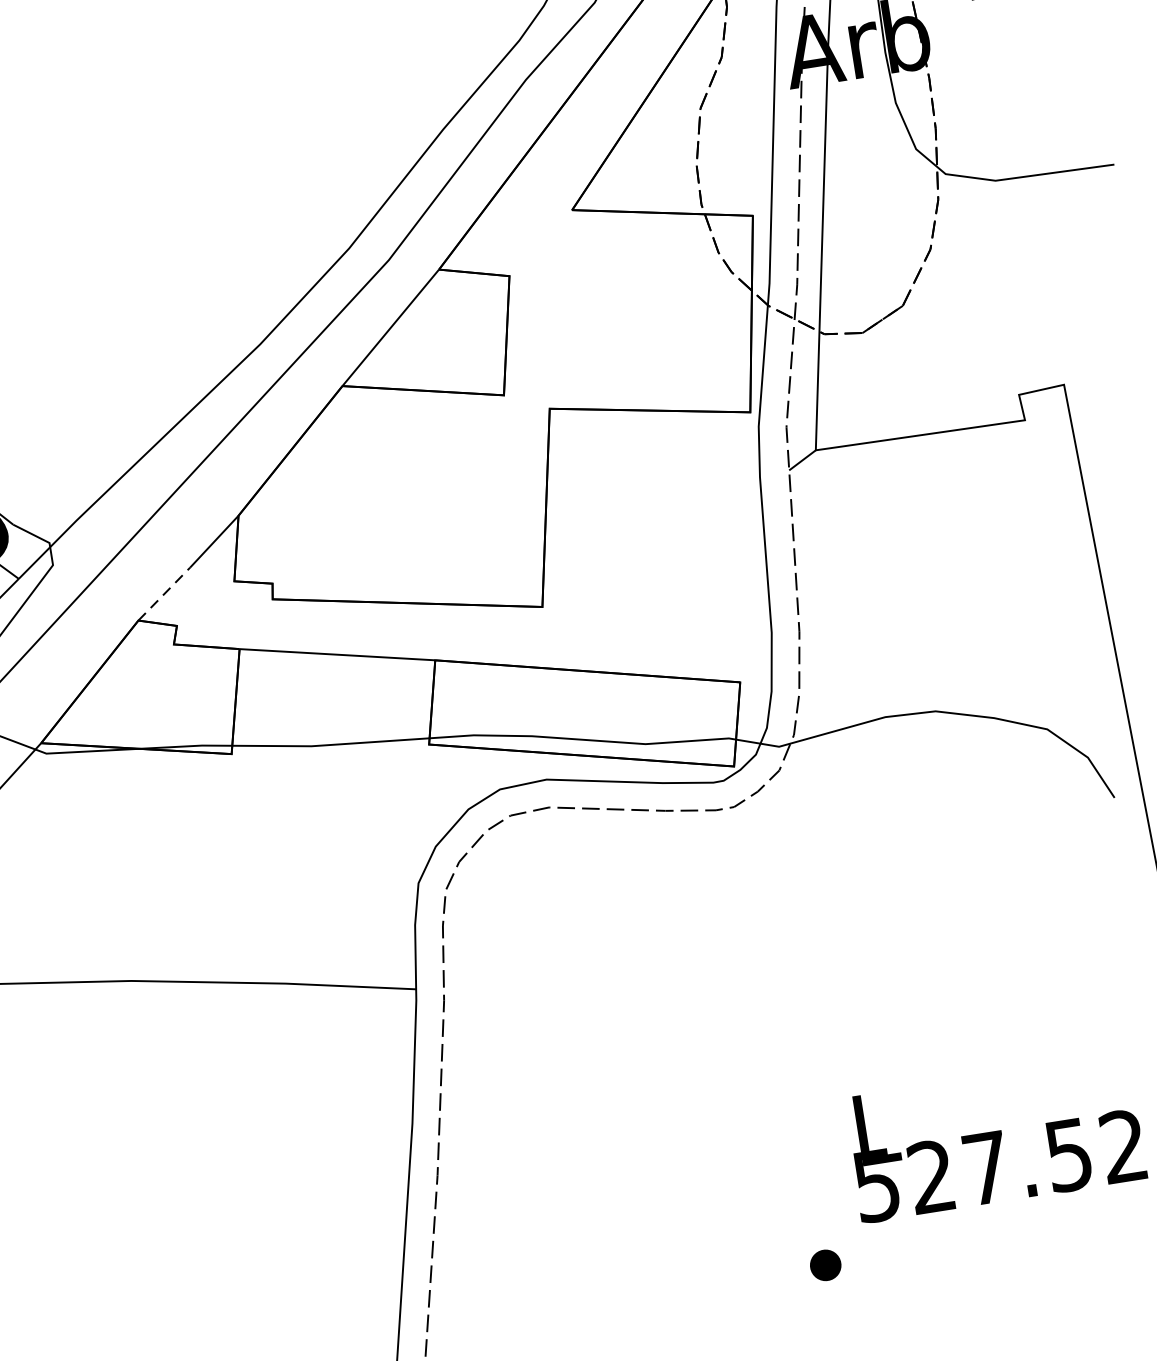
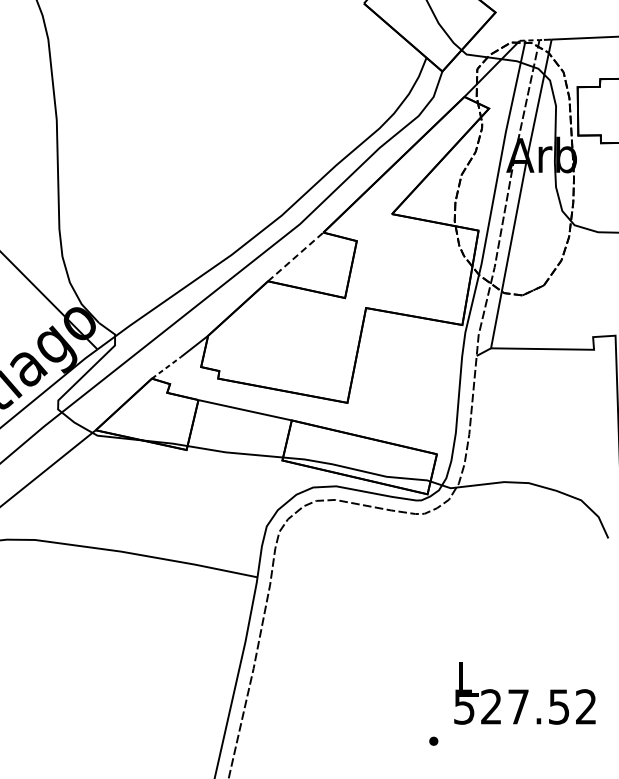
line: (390, 326) -> (295, 256), solid -> dashed
part: (825, 1263) -> (433, 740), size x0.6

